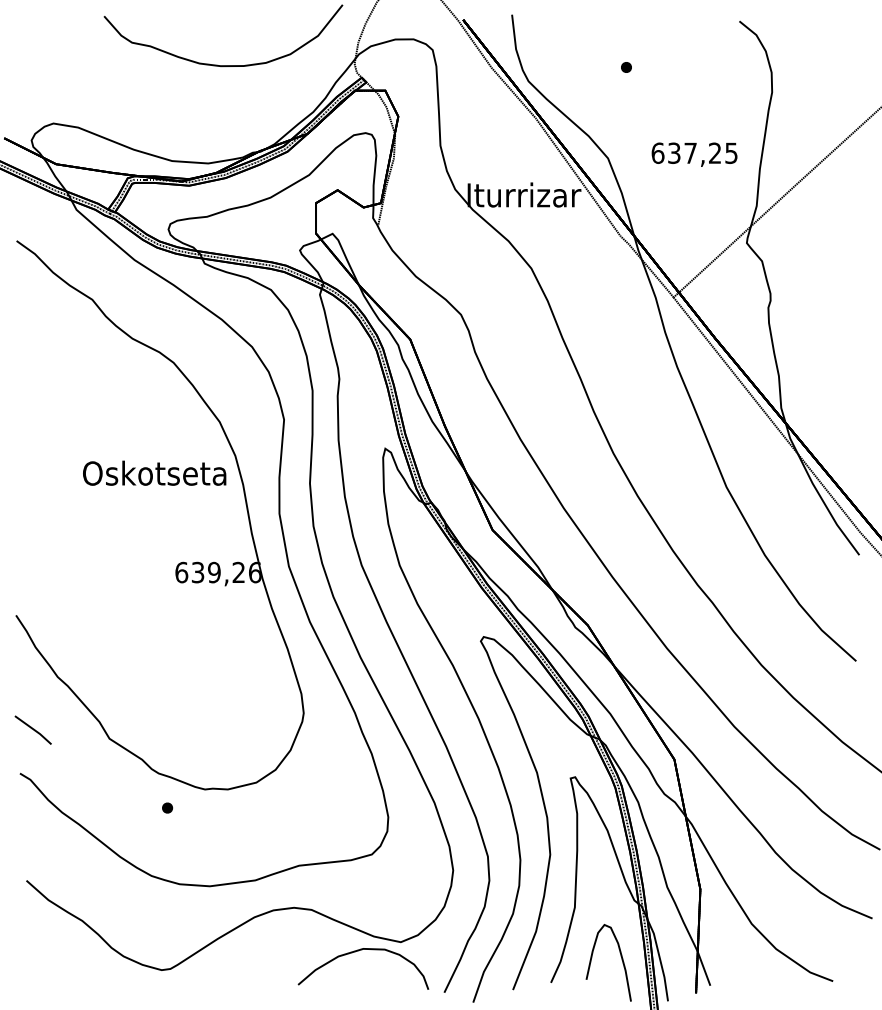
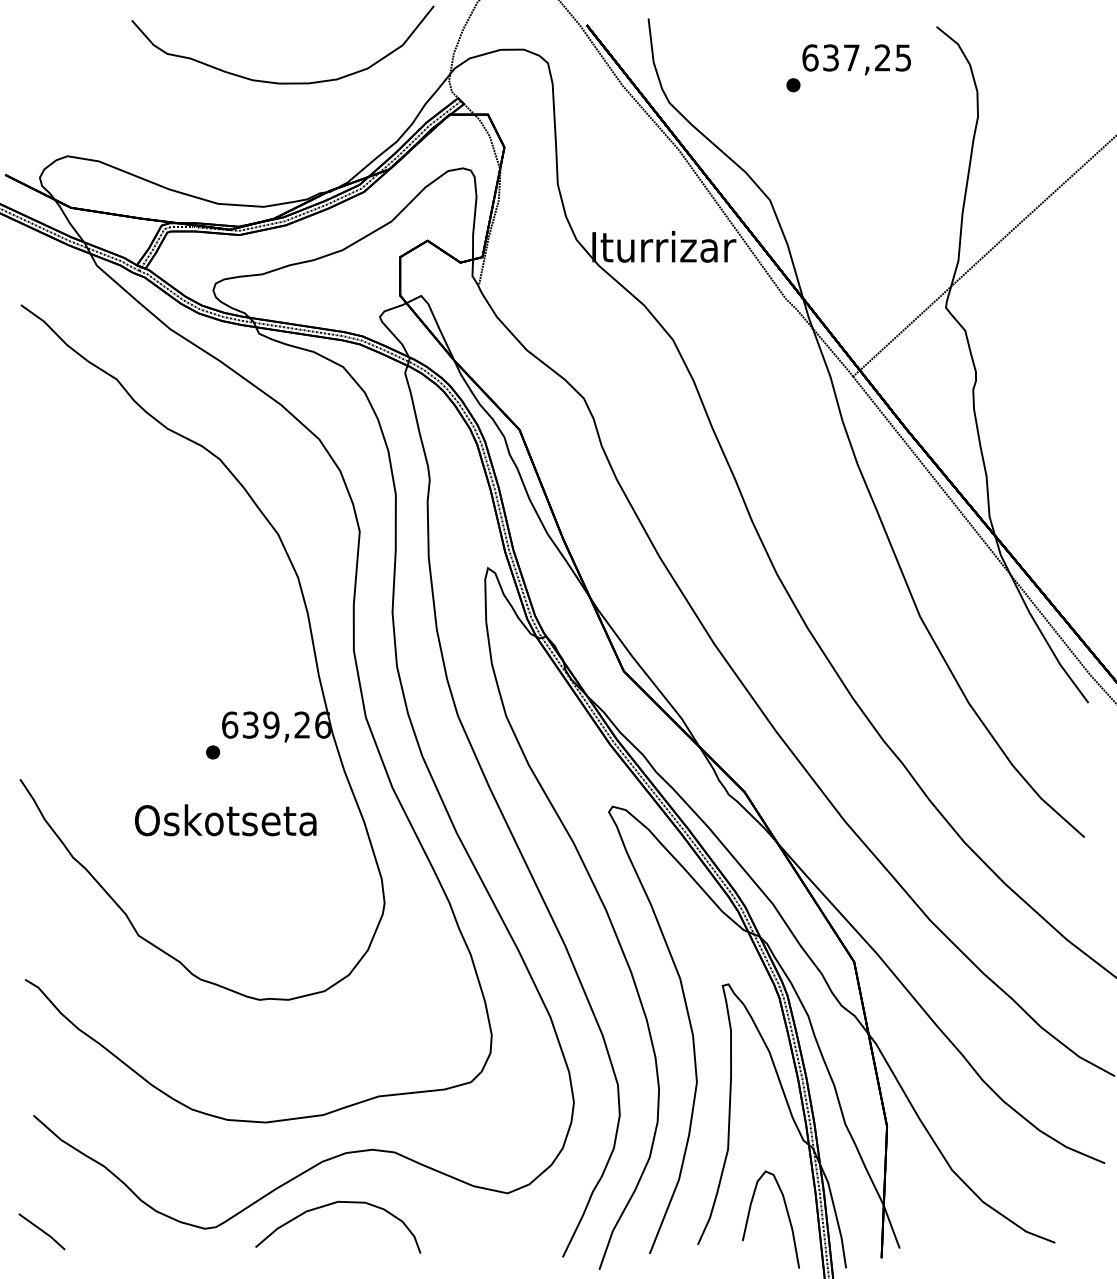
text: (694, 154) -> (856, 59), moved
text: (154, 473) -> (225, 820), moved
line: (32, 729) -> (41, 1231), moved
part: (167, 808) -> (213, 752), moved
curve: (357, 951) -> (330, 1205), moved

